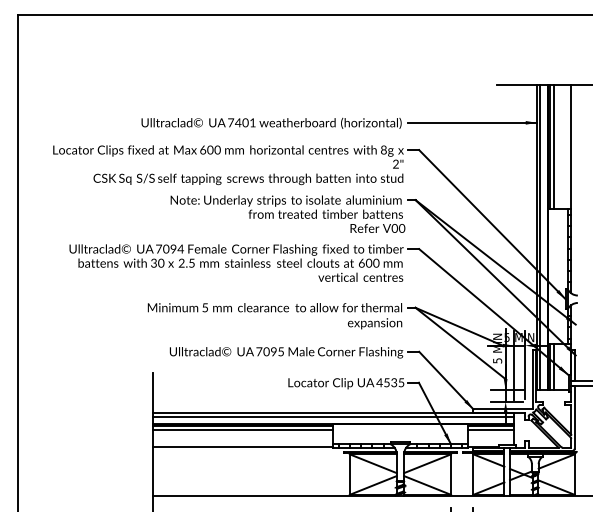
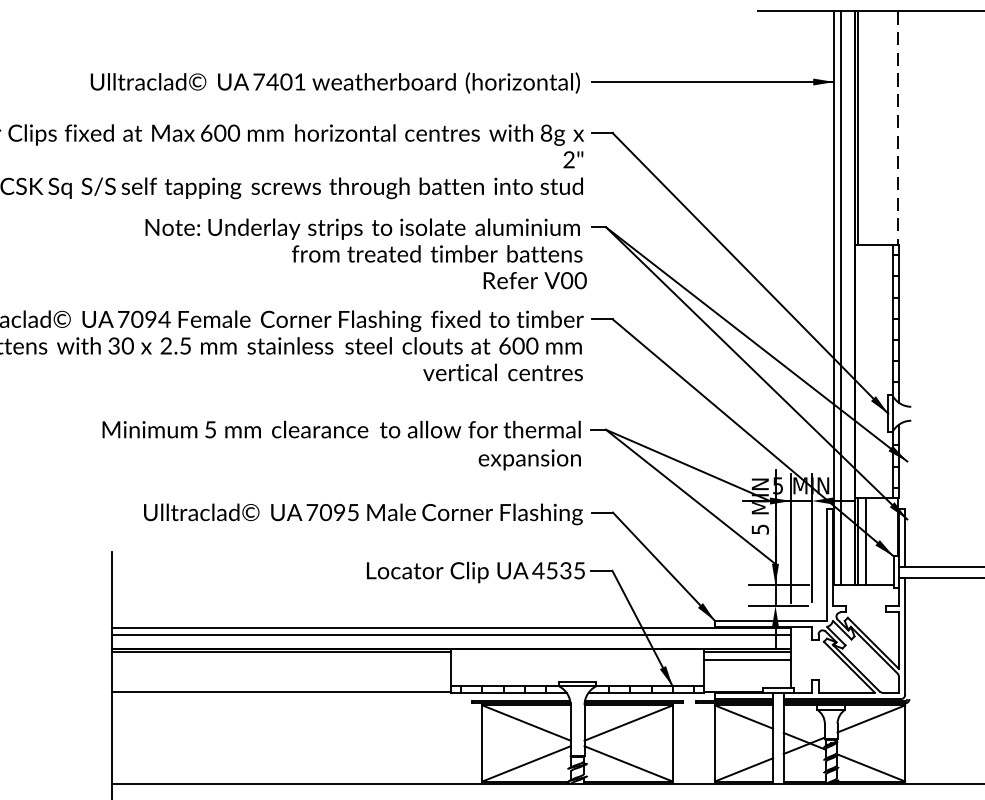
line: (553, 147) -> (865, 128), removed
line: (570, 147) -> (897, 128), solid -> dashed
line: (242, 430) -> (280, 660), removed

